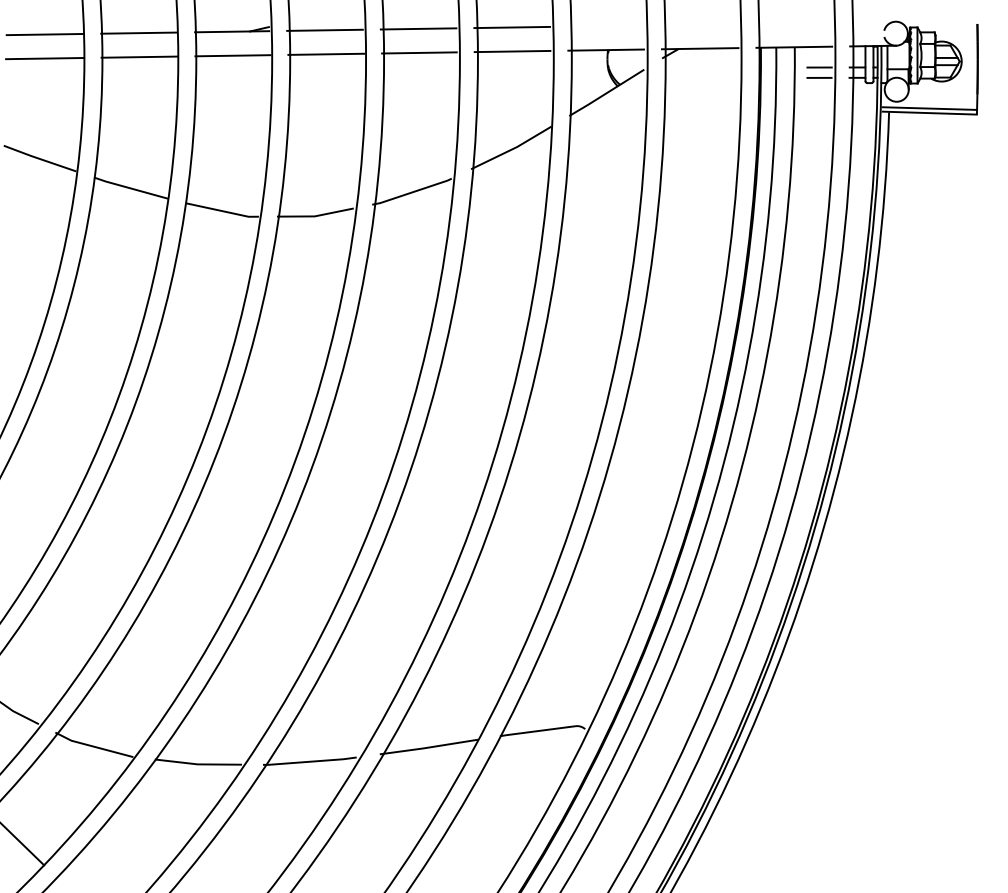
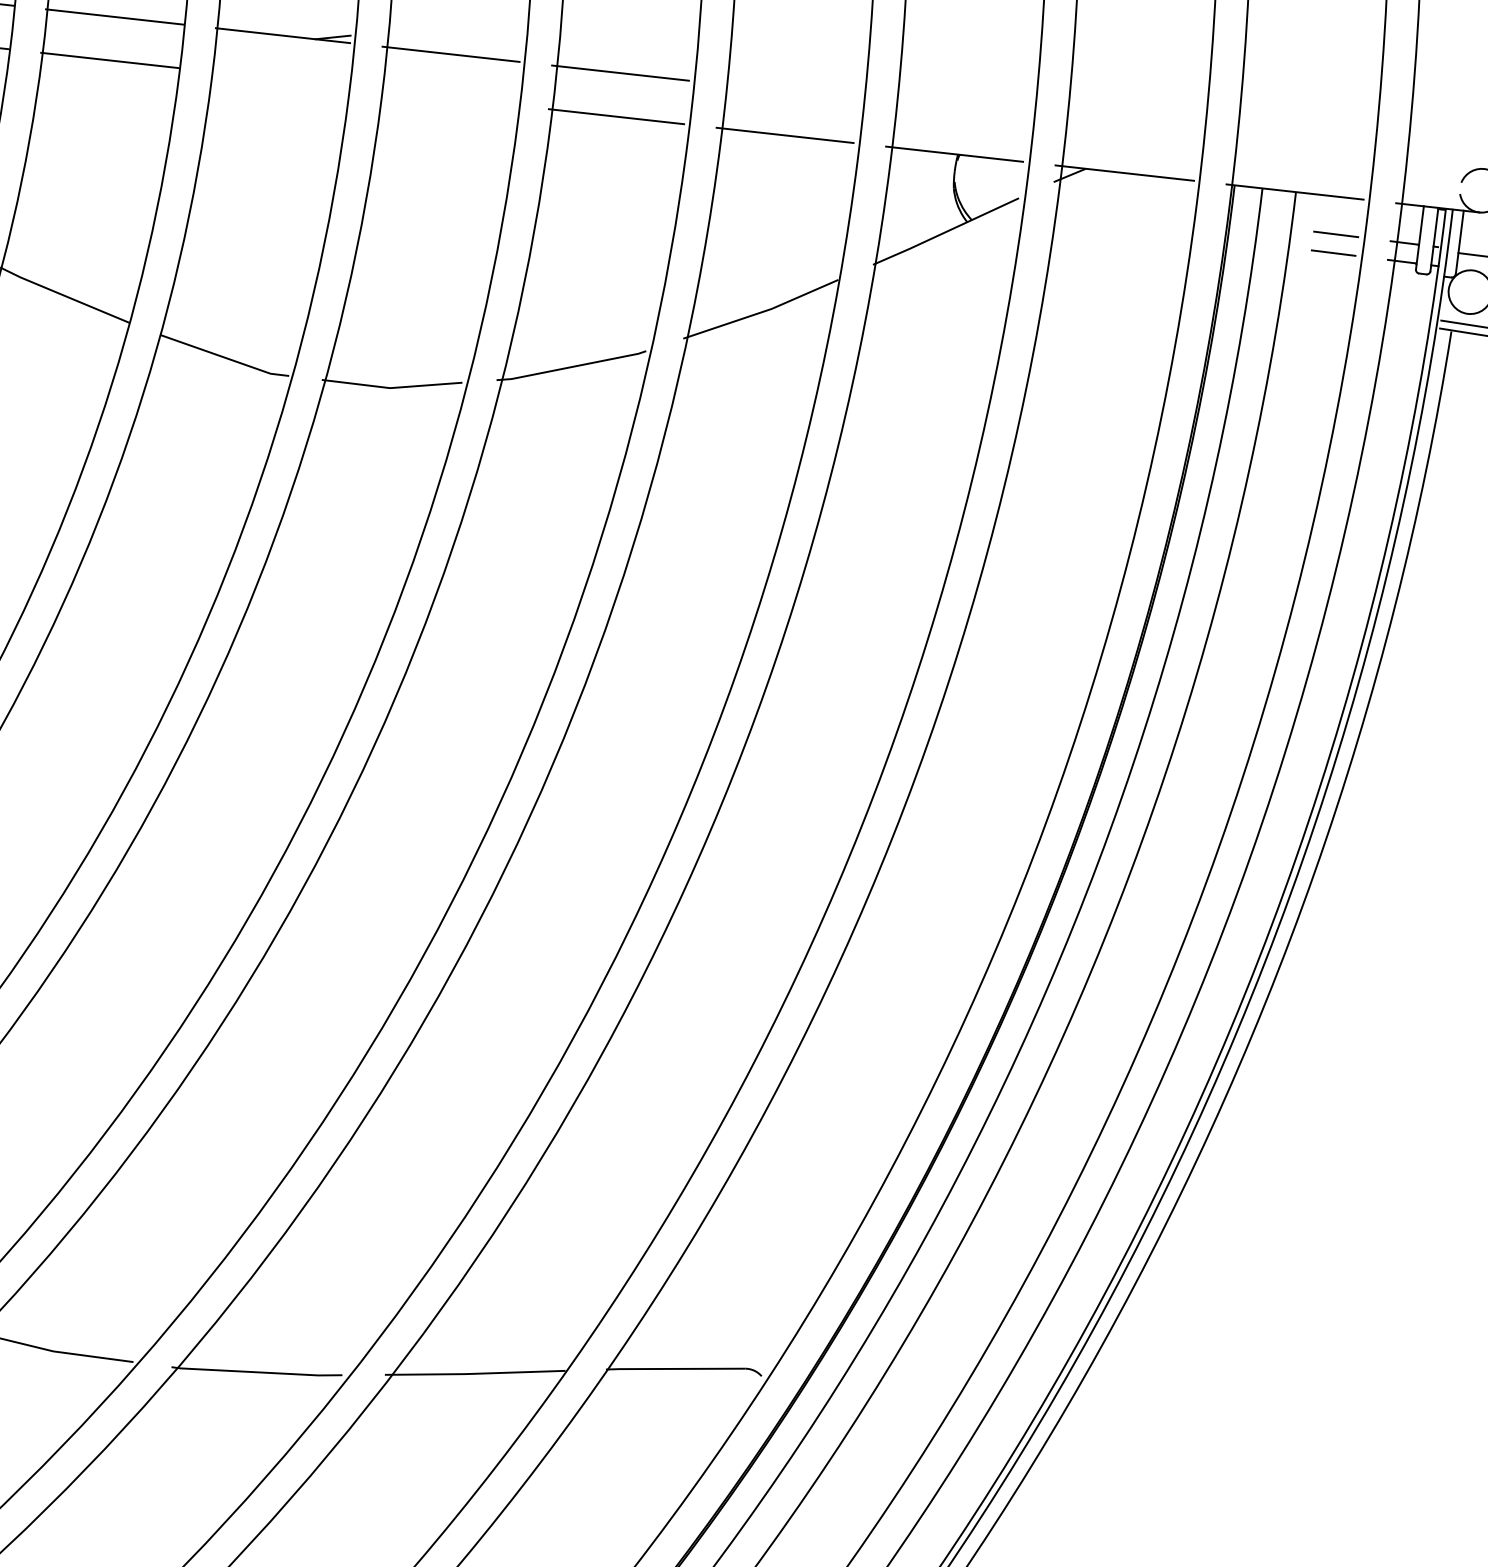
line: (512, 27) -> (790, 91), removed
line: (326, 53) -> (448, 96), removed
line: (232, 55) -> (278, 78), removed

